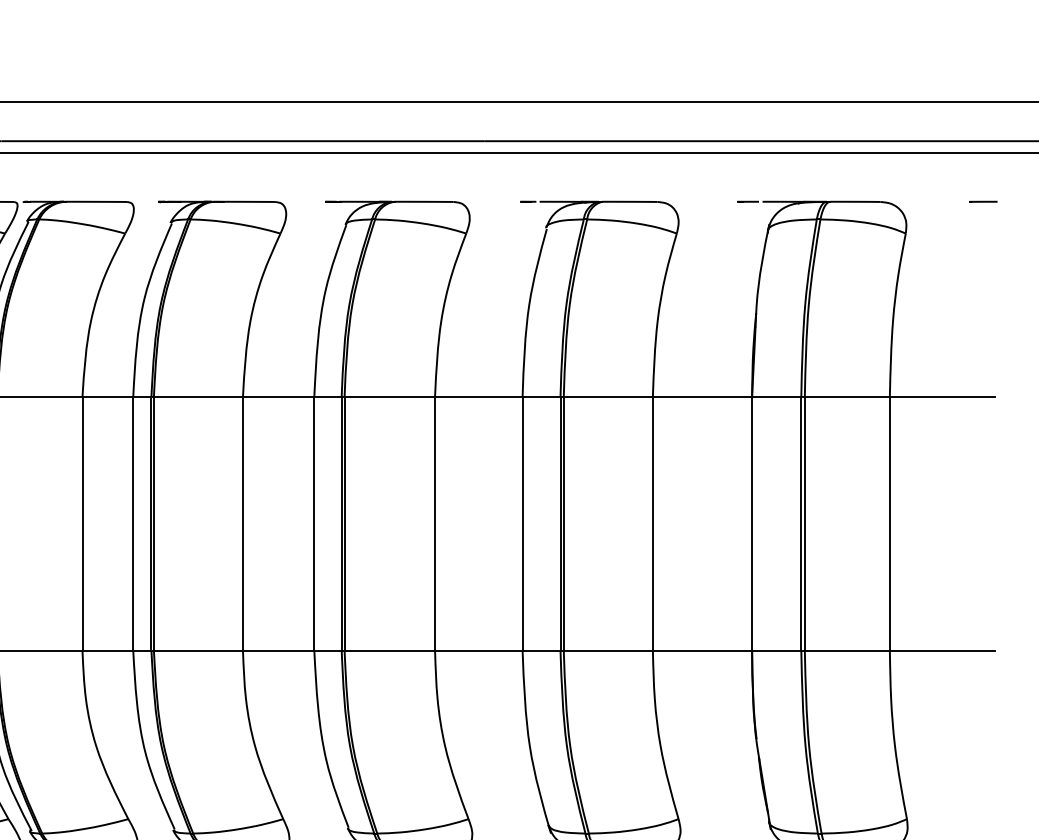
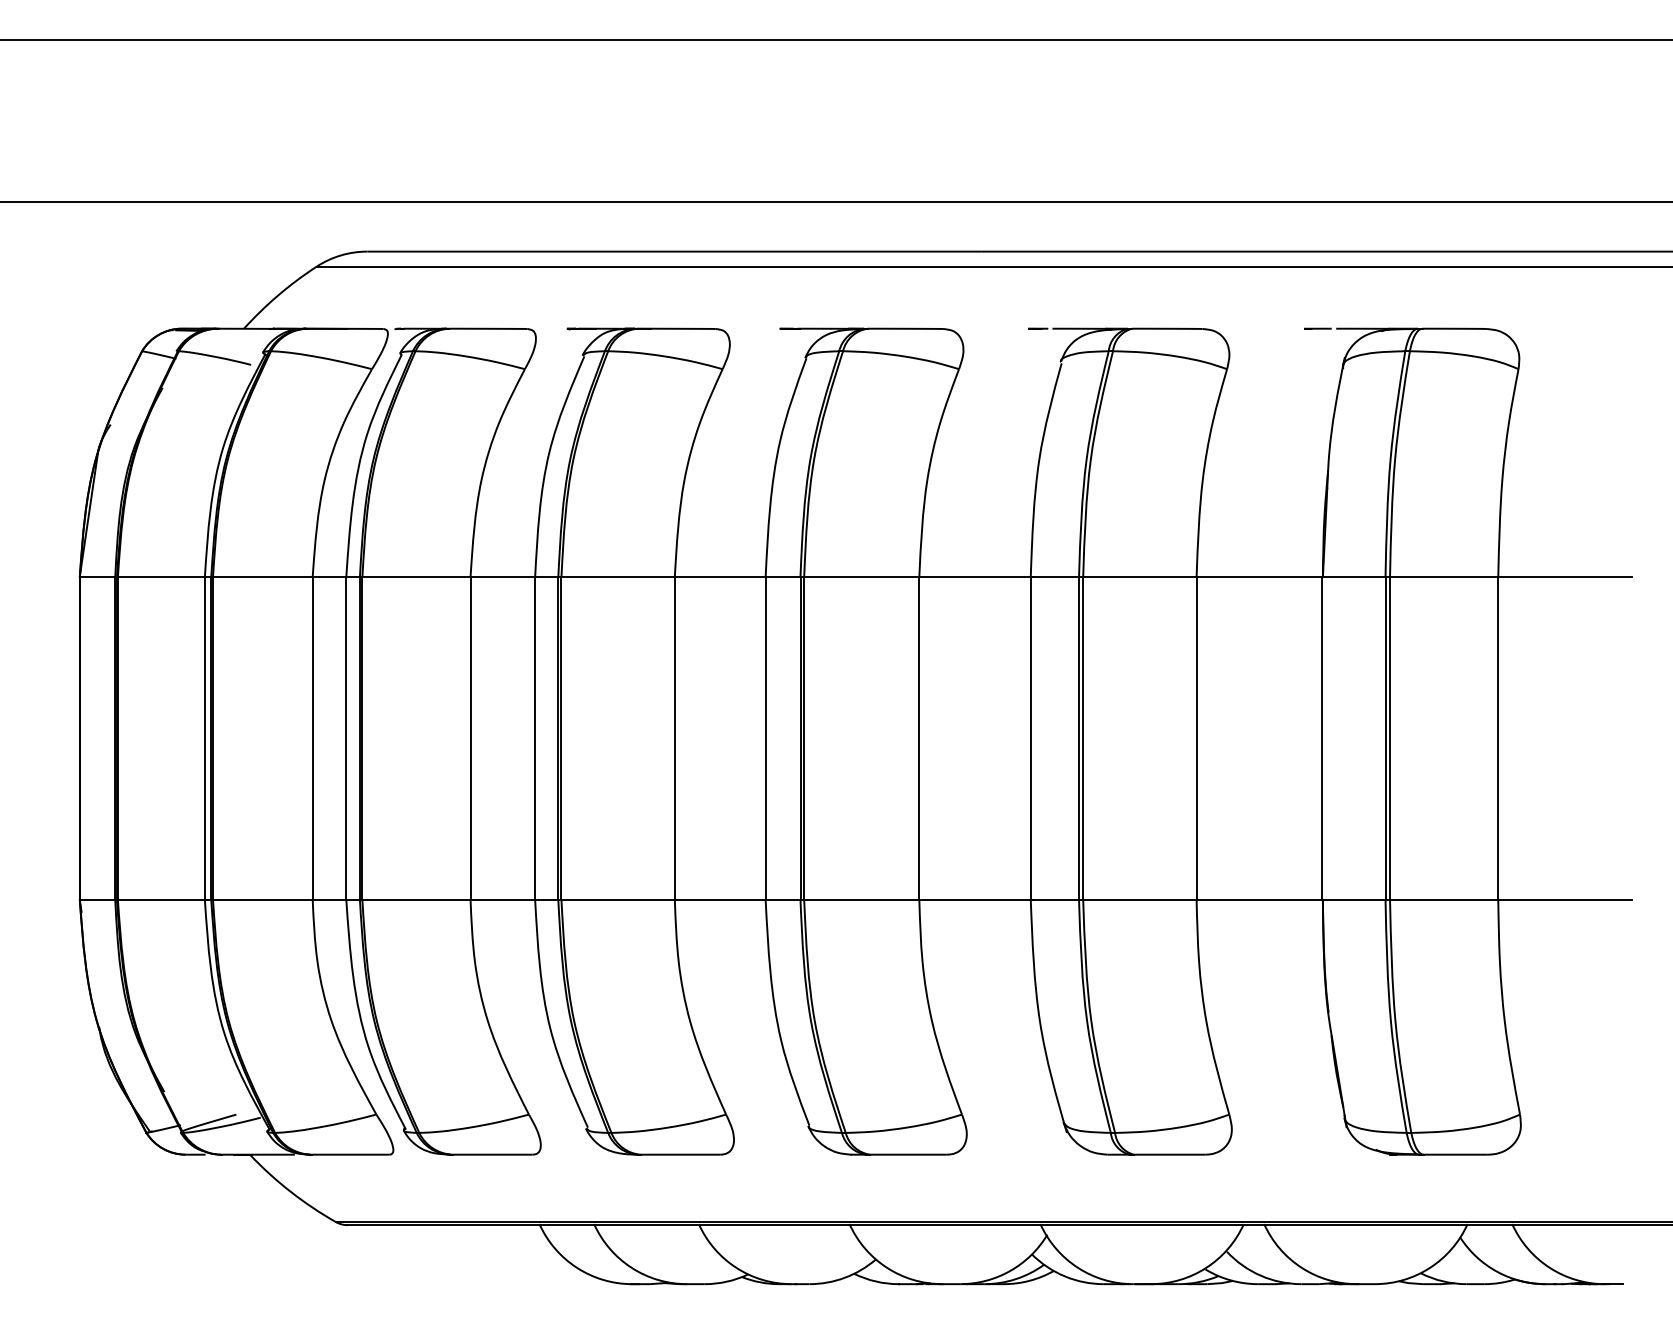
line: (983, 201) -> (1617, 328), removed

